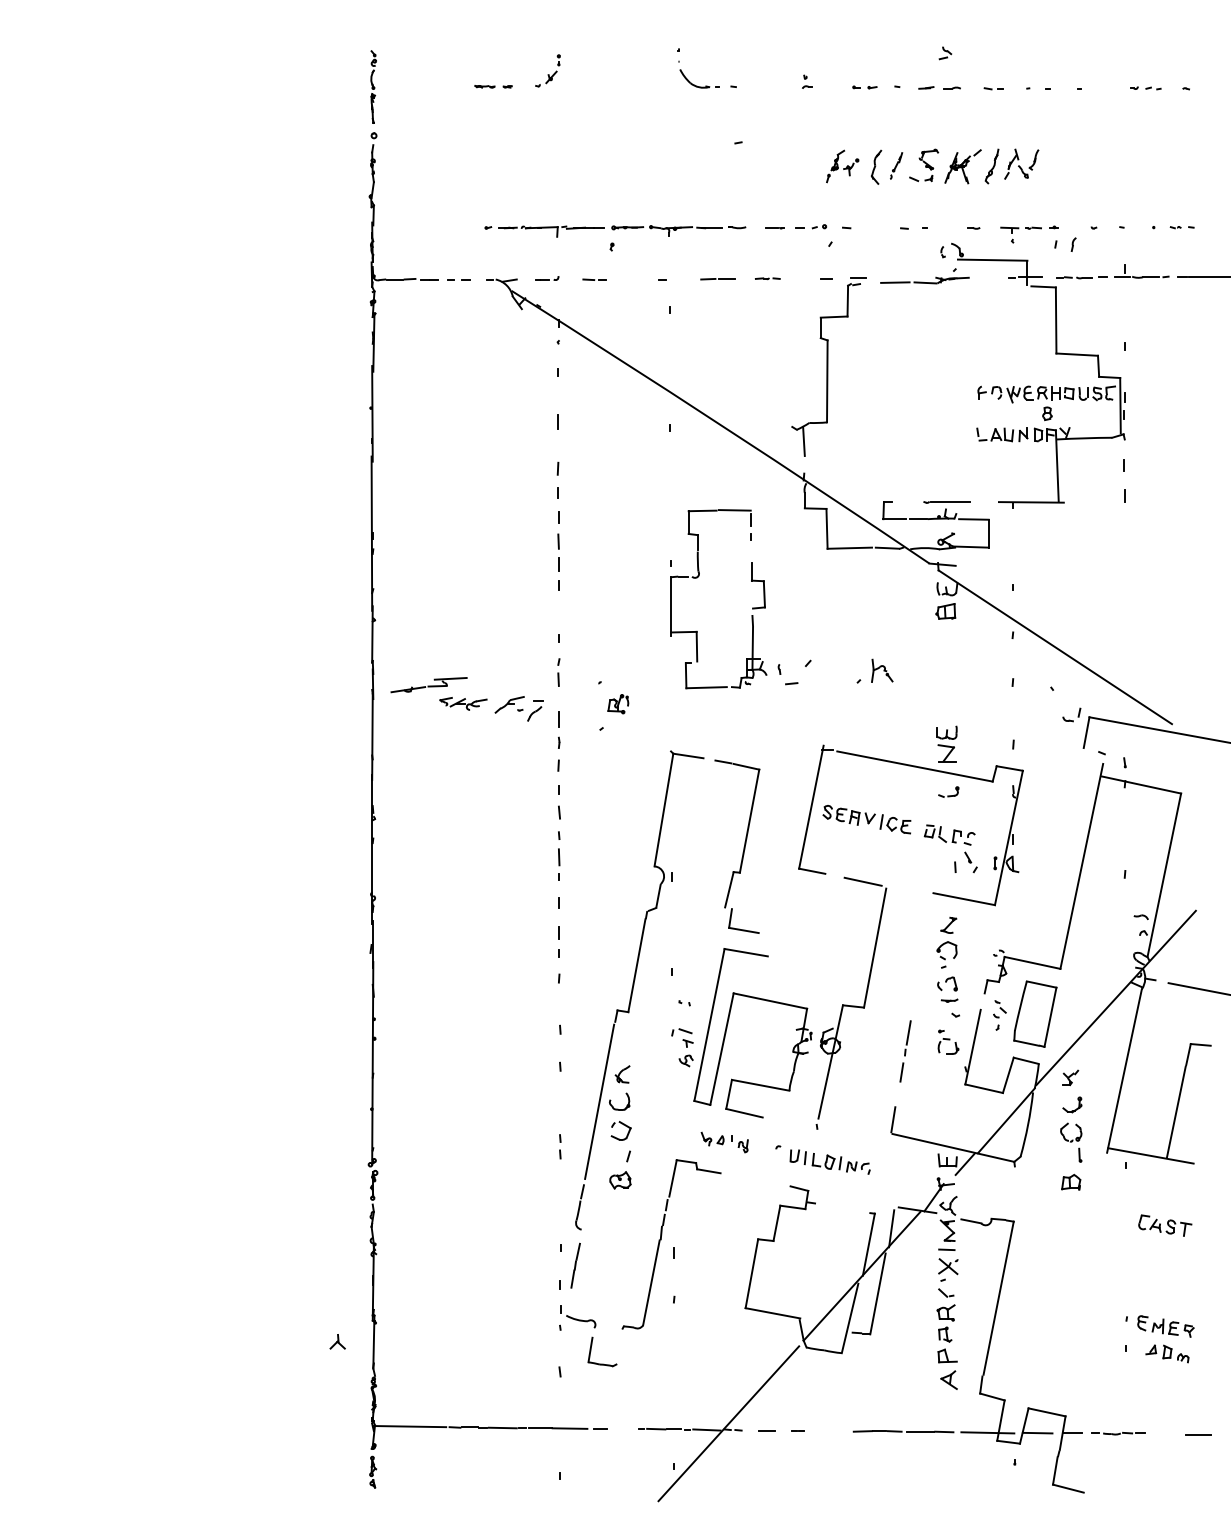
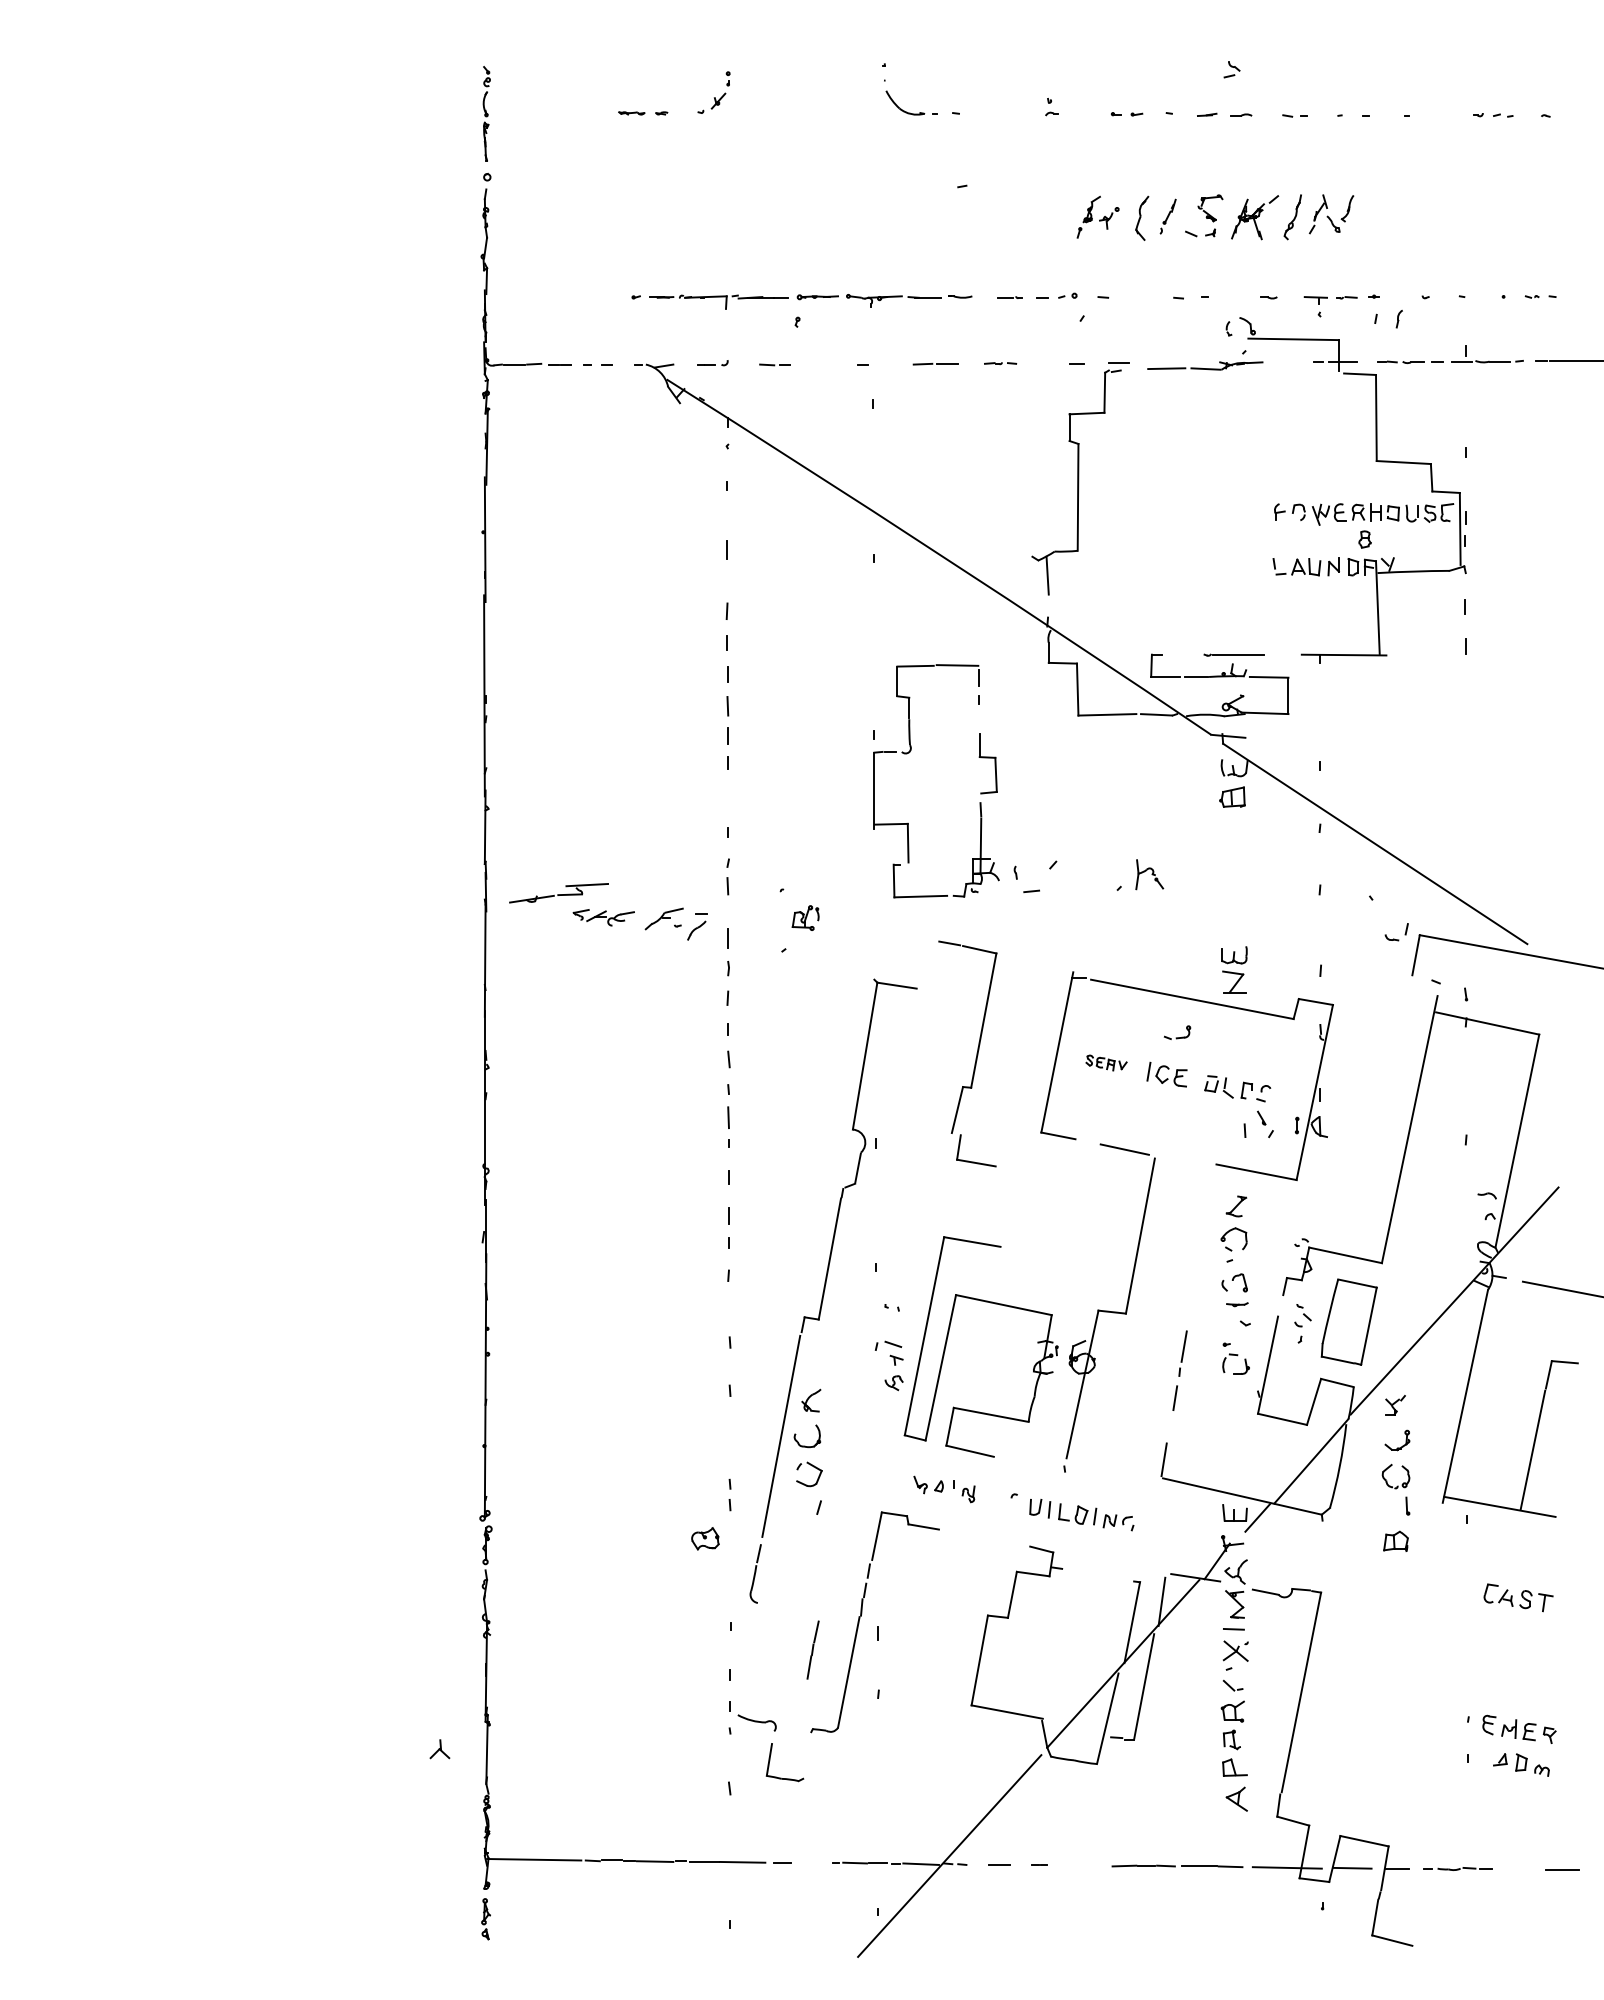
part: (948, 791) -> (1177, 1032), moved
part: (849, 814) -> (1106, 1062), size x0.6
part: (744, 846) -> (976, 1053), moved
part: (620, 1180) -> (705, 1538), moved
line: (575, 1265) -> (812, 1649), moved

